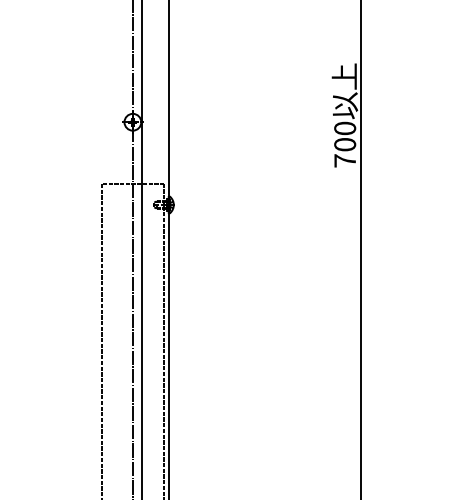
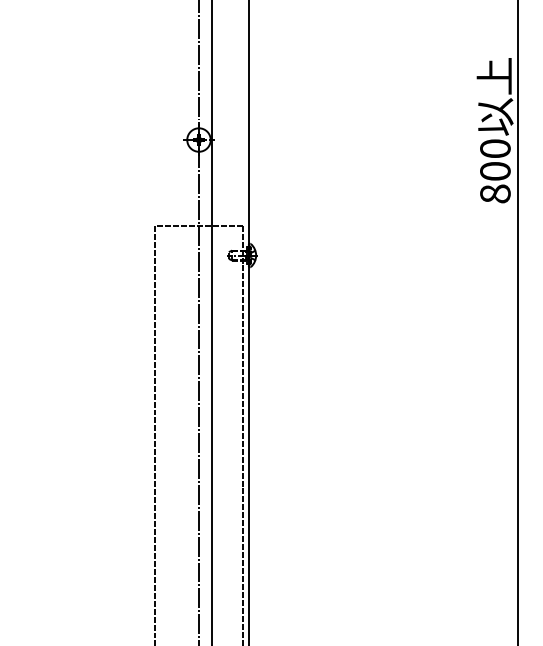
text: (345, 160) -> (495, 193), 700 -> 800

